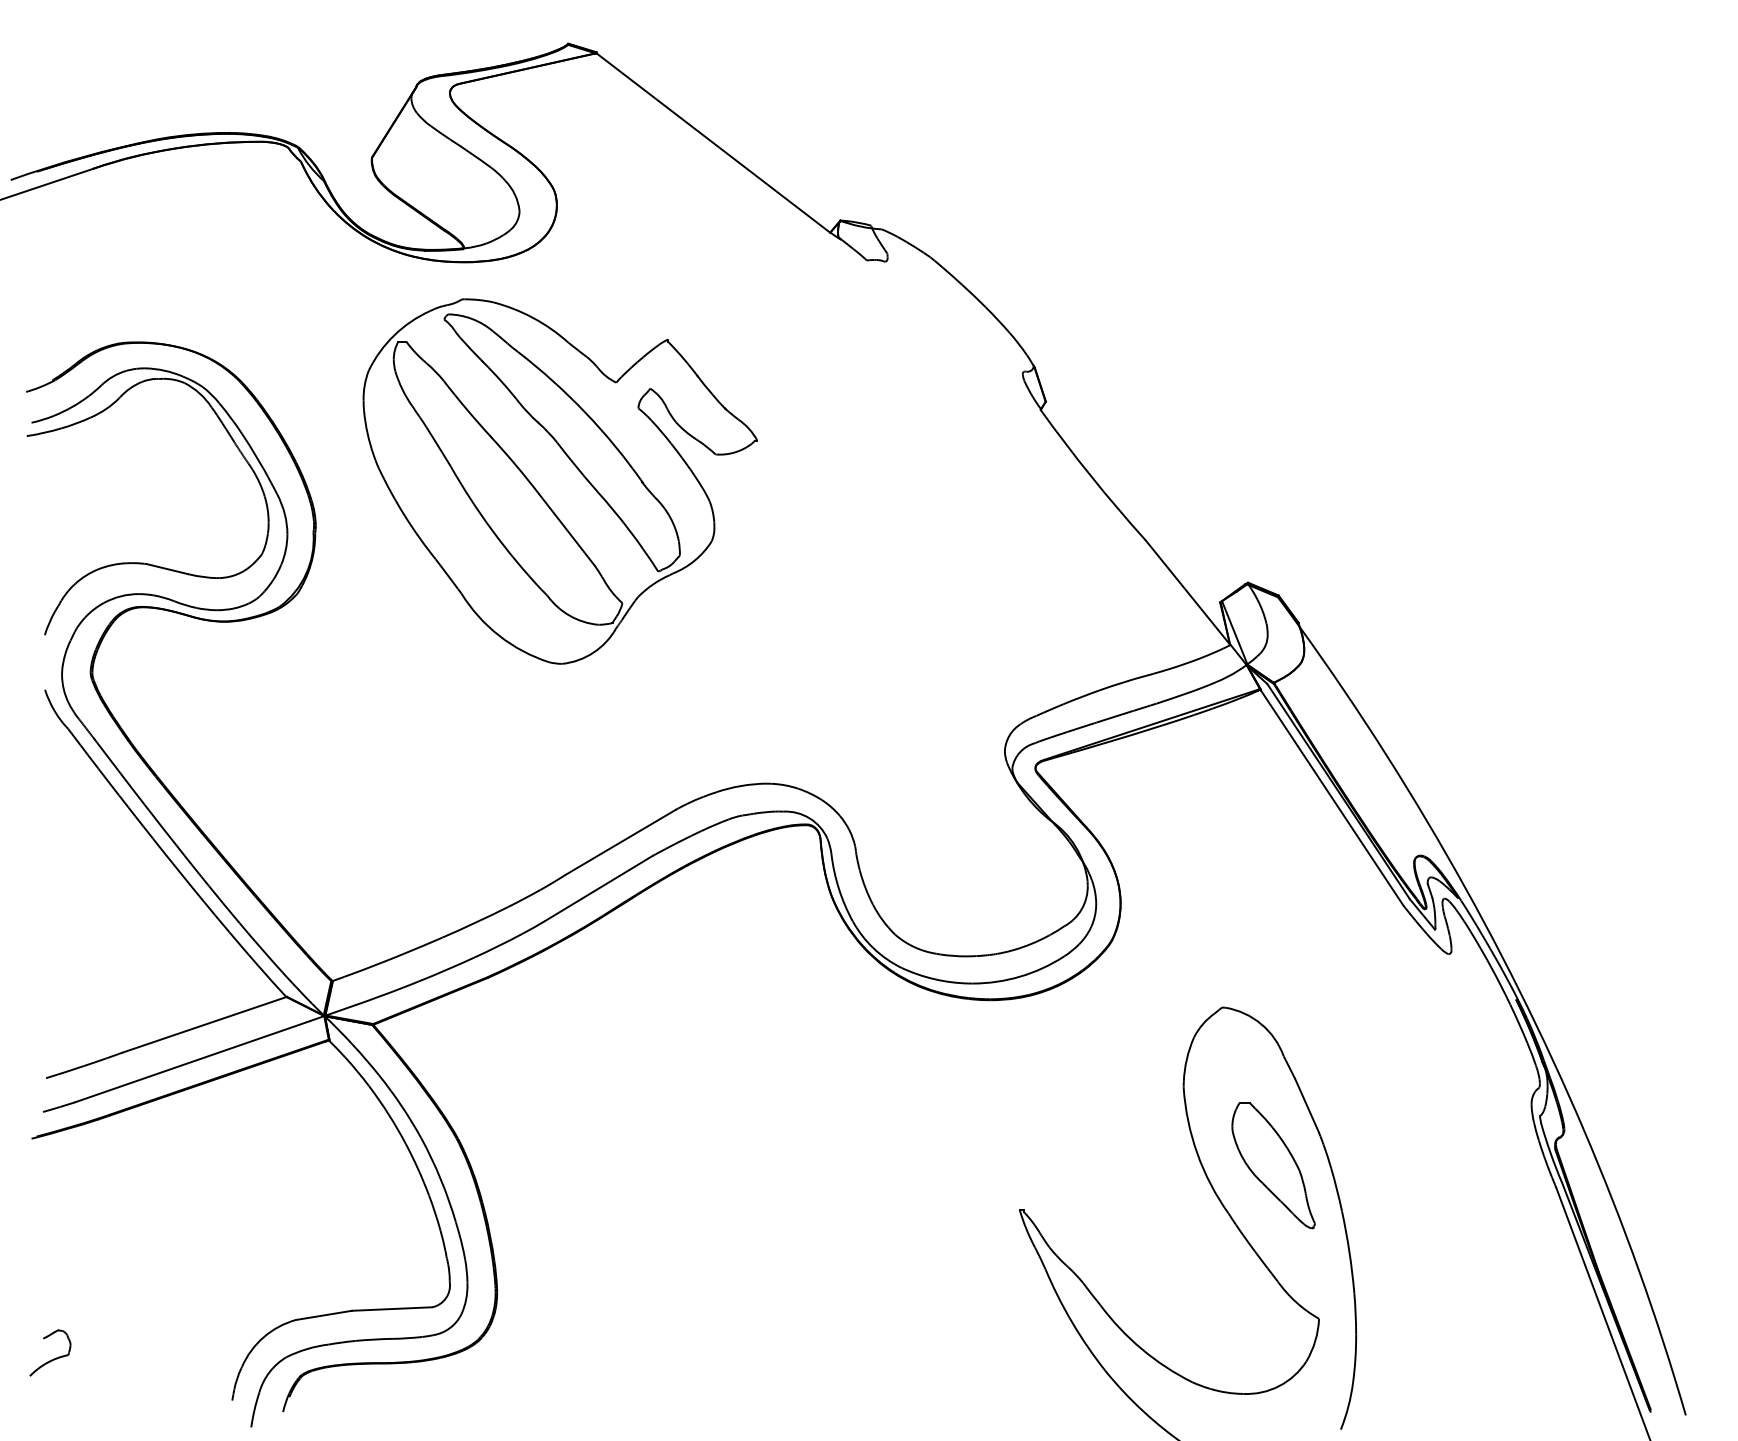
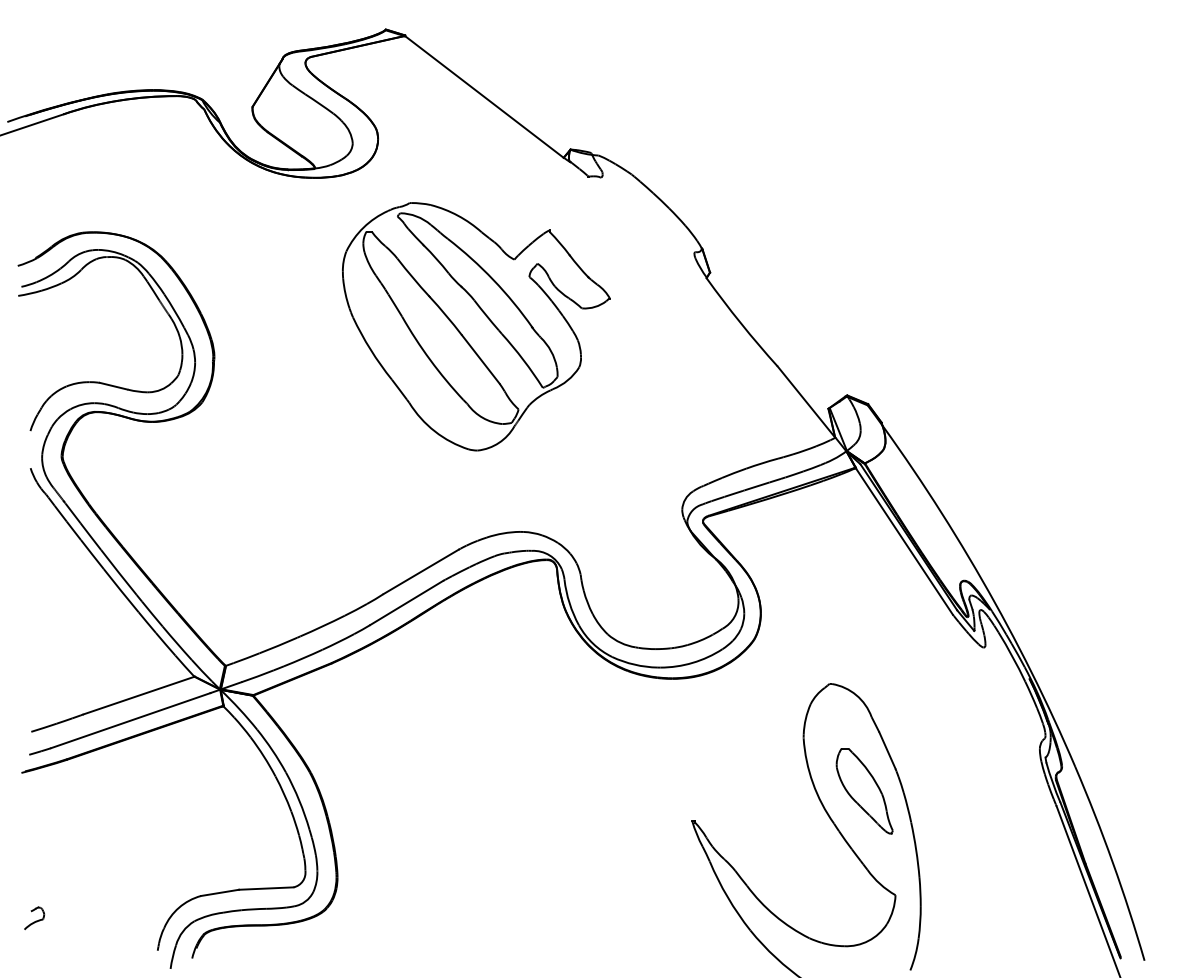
part: (560, 481) -> (476, 326), moved
part: (50, 1353) -> (34, 918), size x0.71

